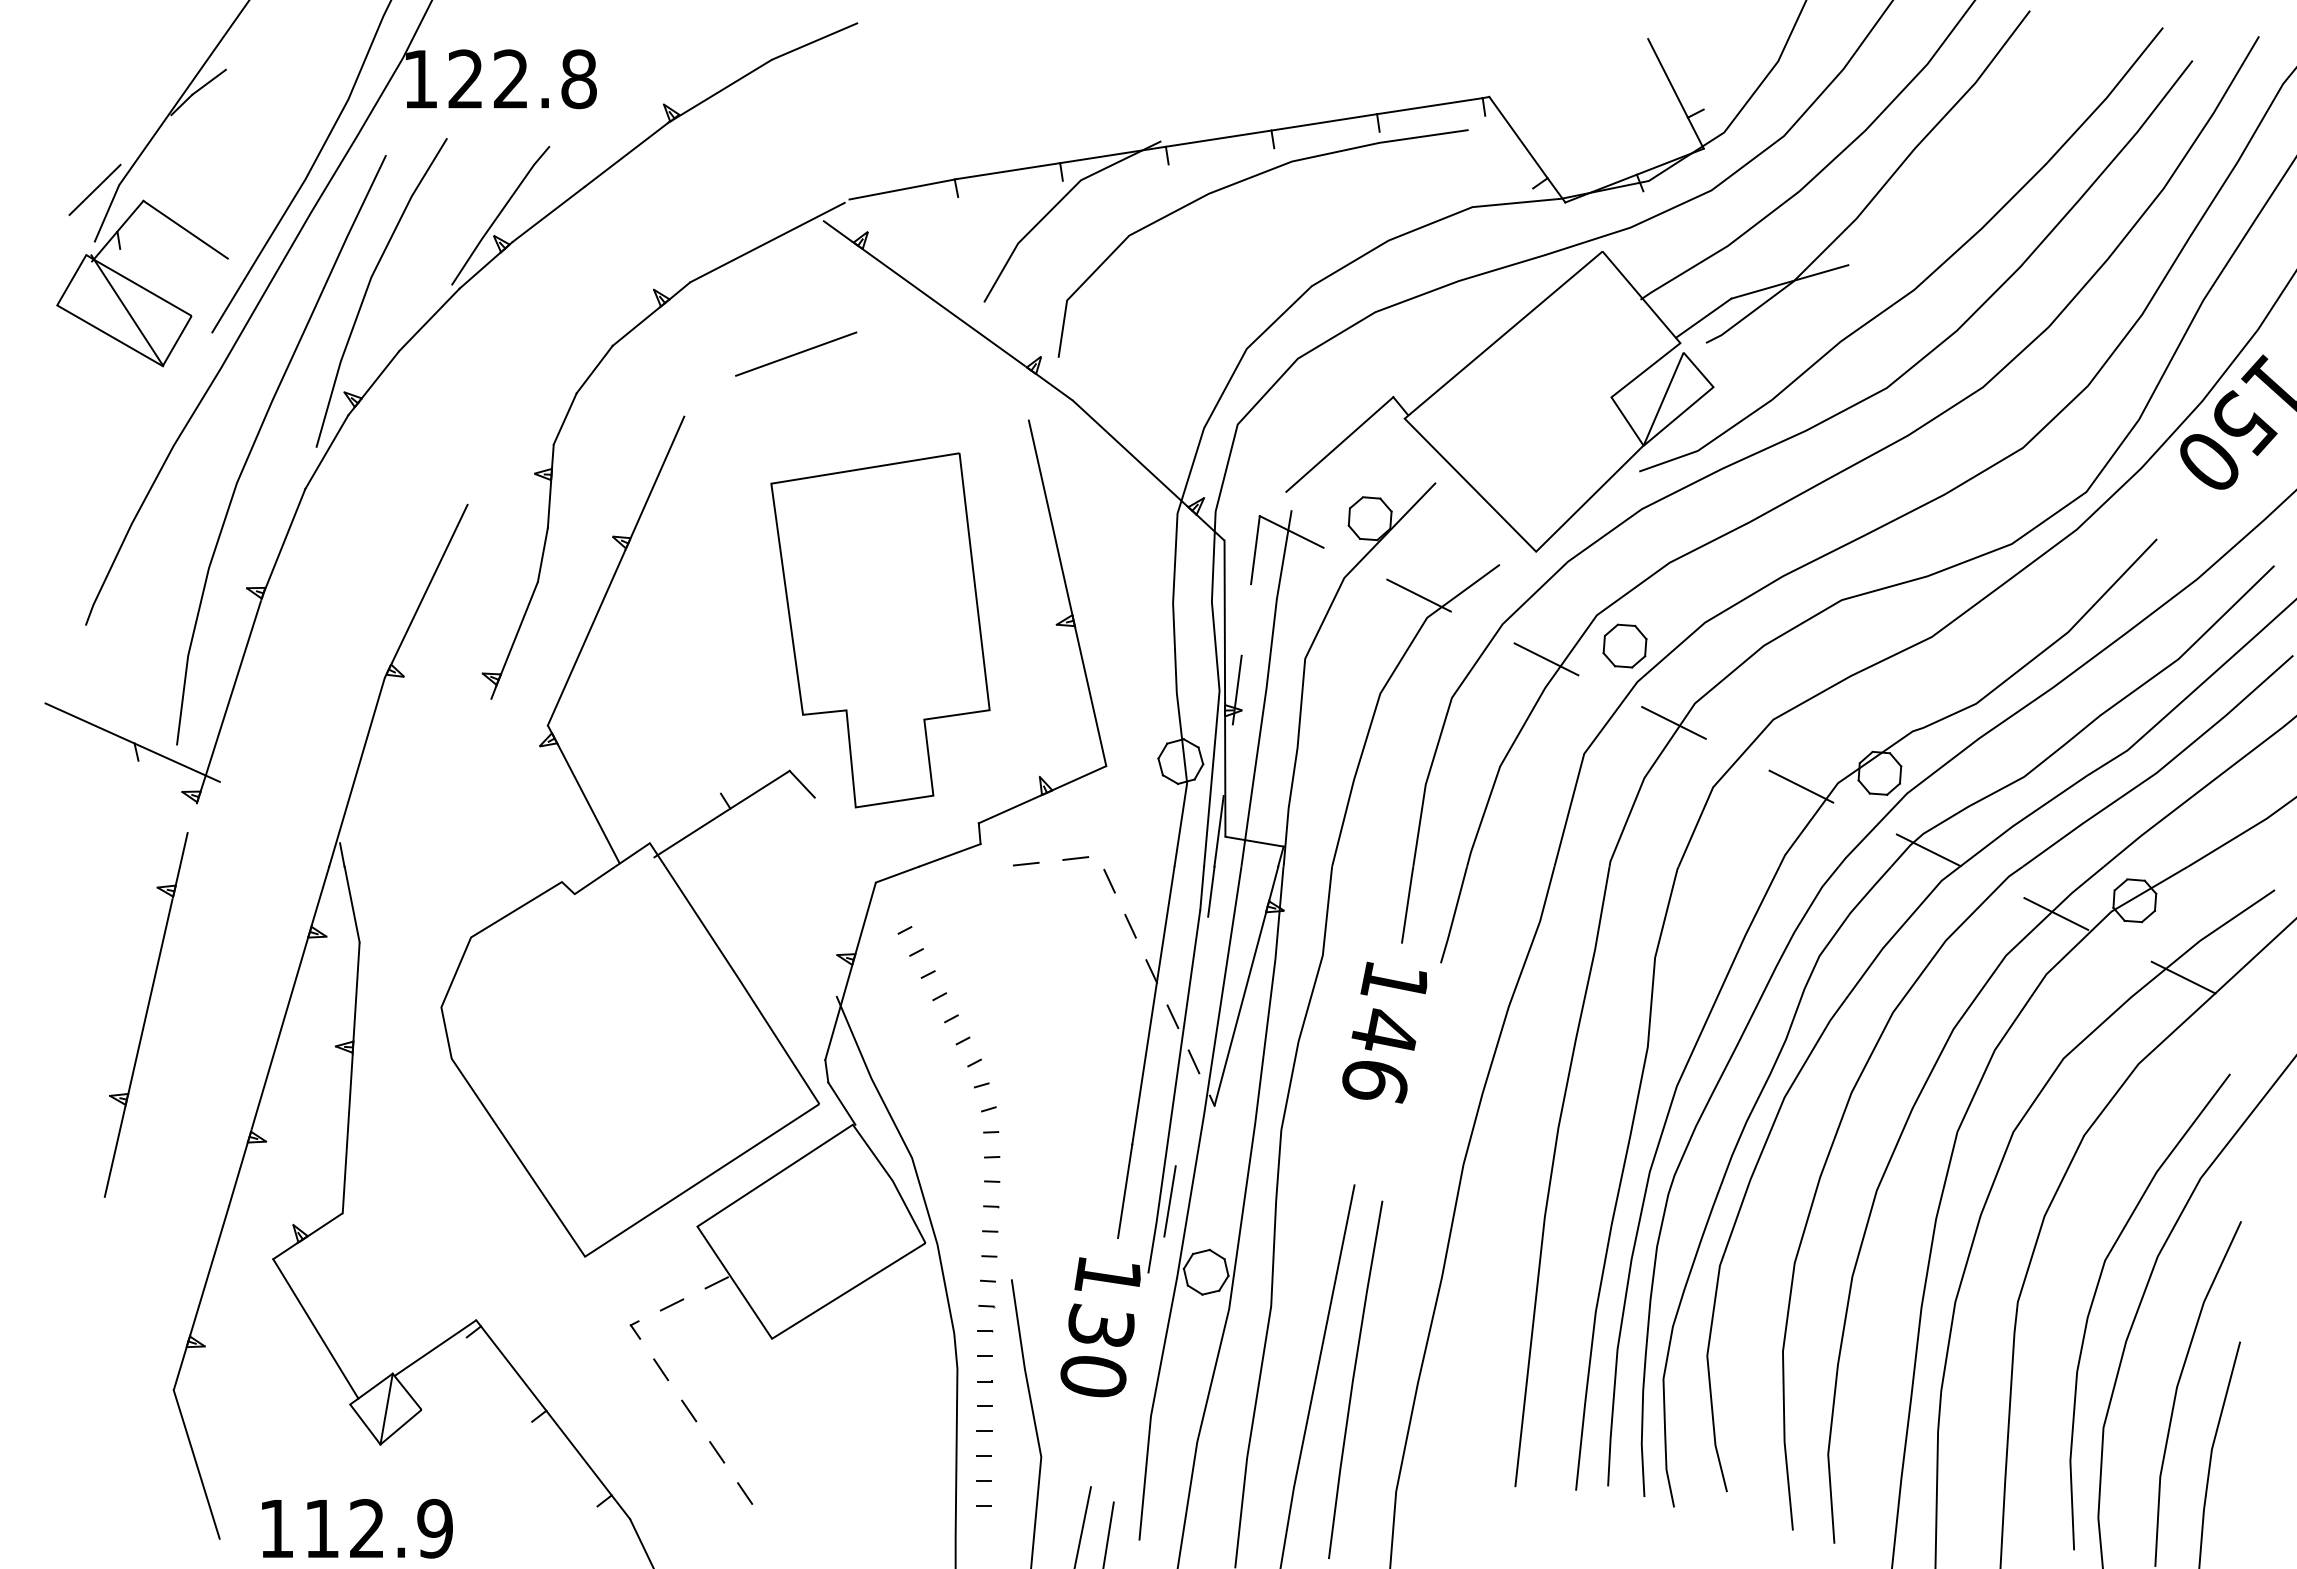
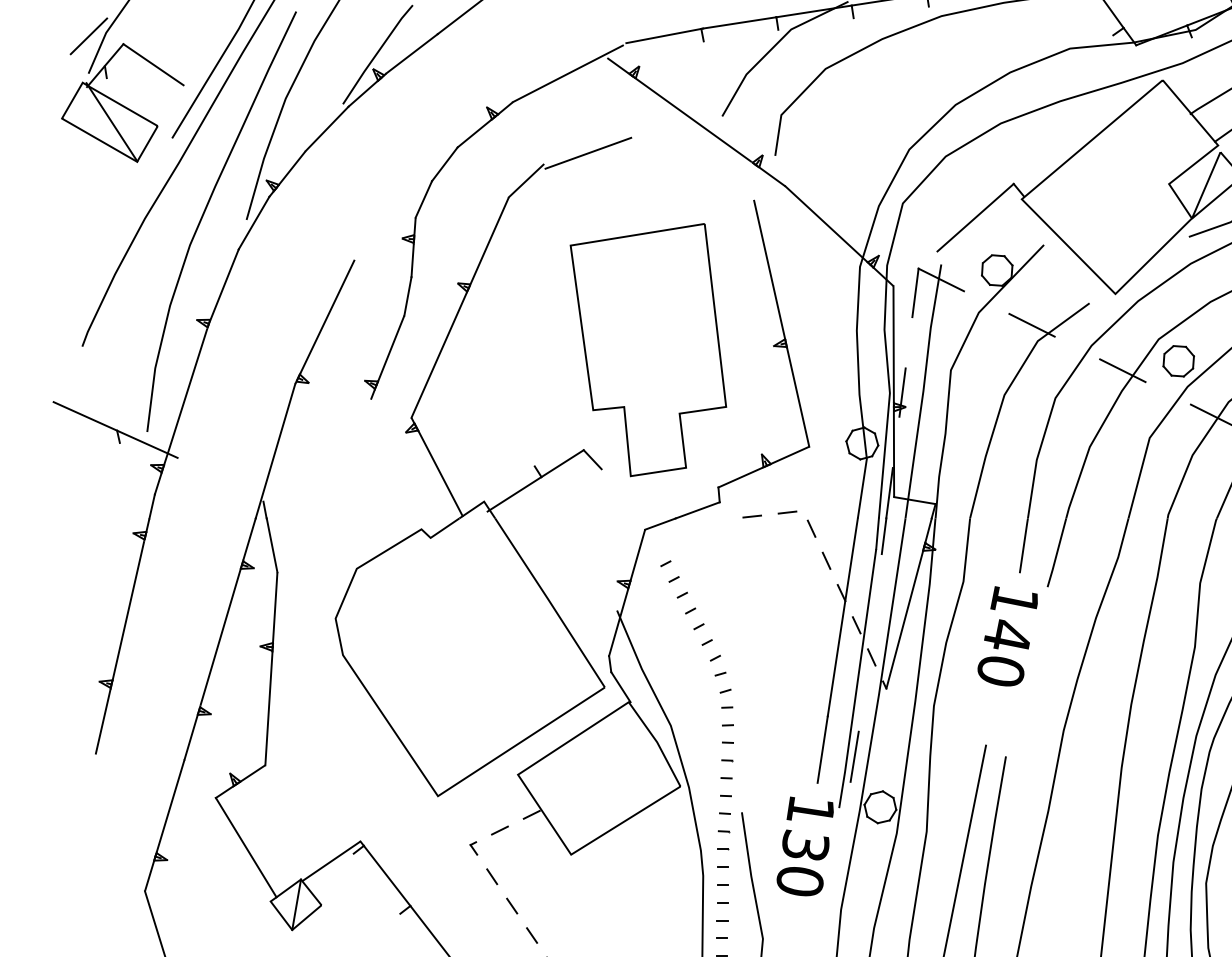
line: (708, 392) -> (525, 180), added
line: (191, 818) -> (157, 484), added
text: (1375, 1081) -> (1001, 671), 146 -> 140

